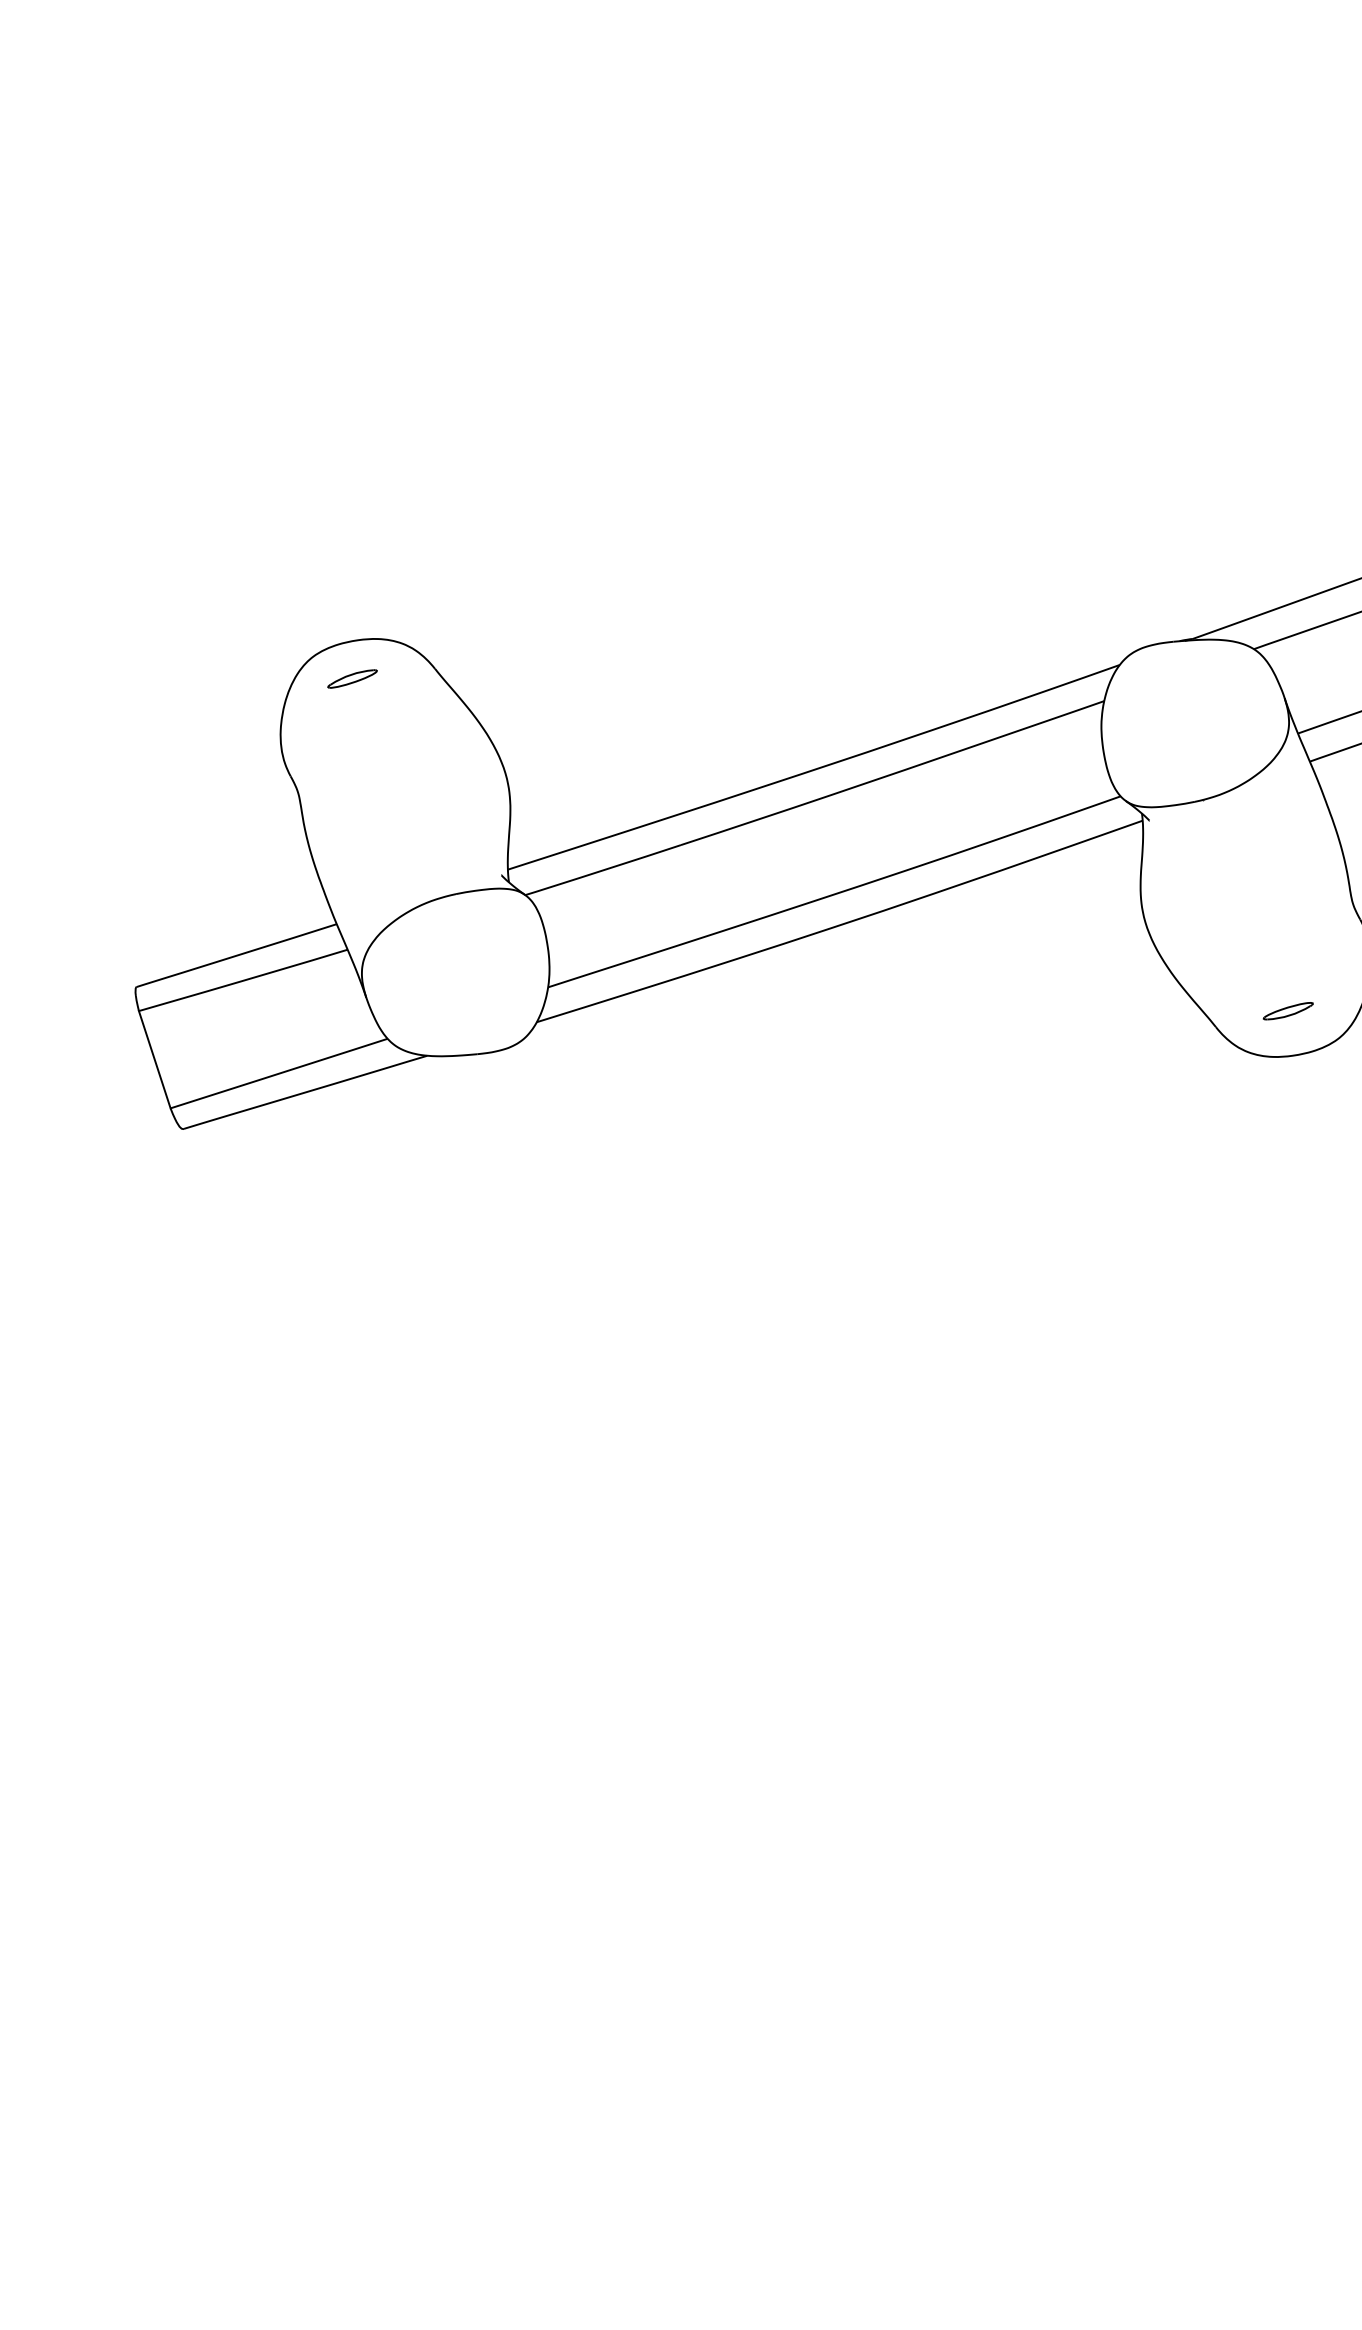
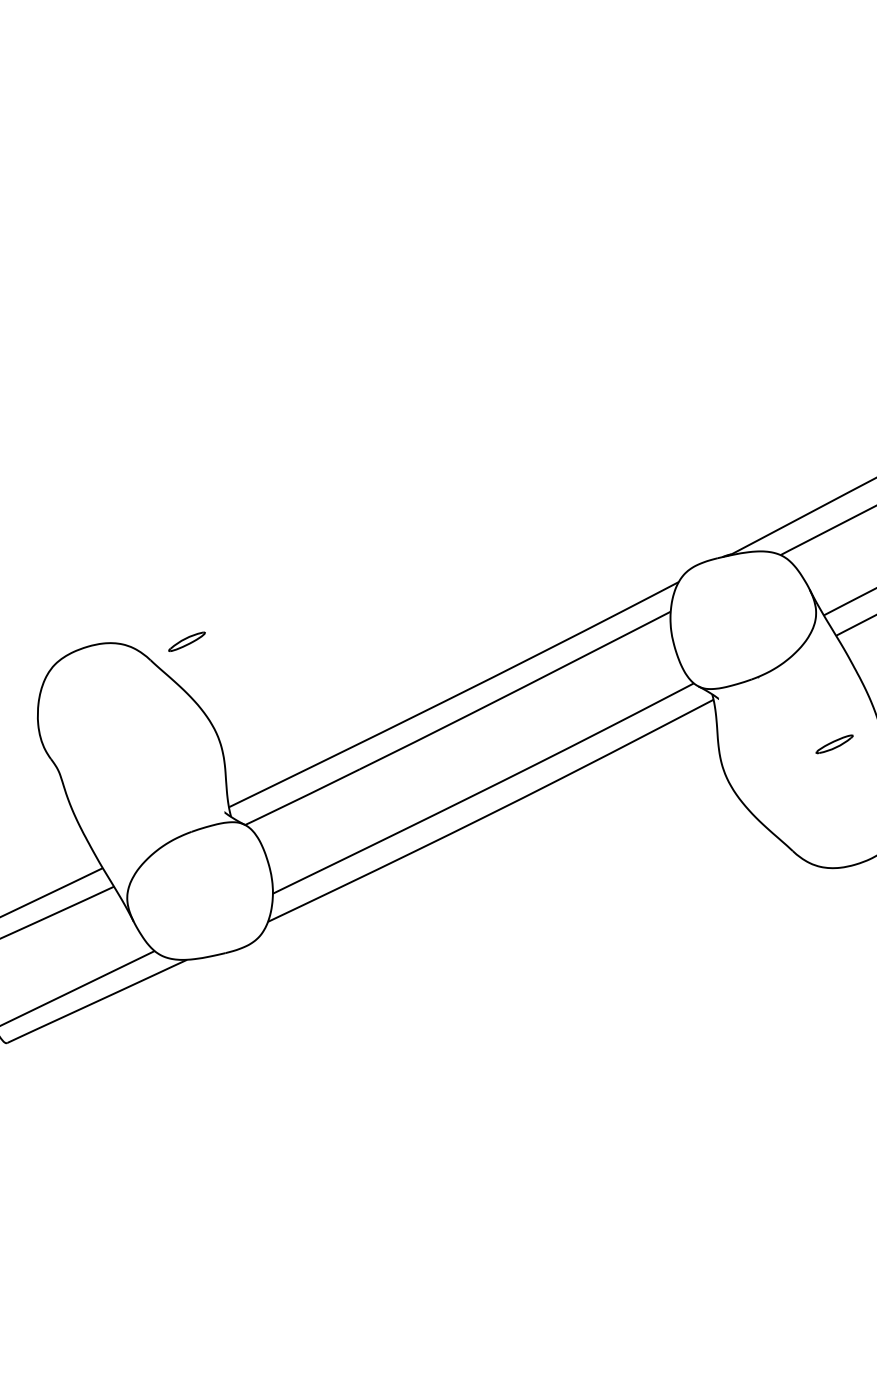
part: (352, 678) -> (186, 641), moved
part: (1287, 1011) -> (834, 744), moved

